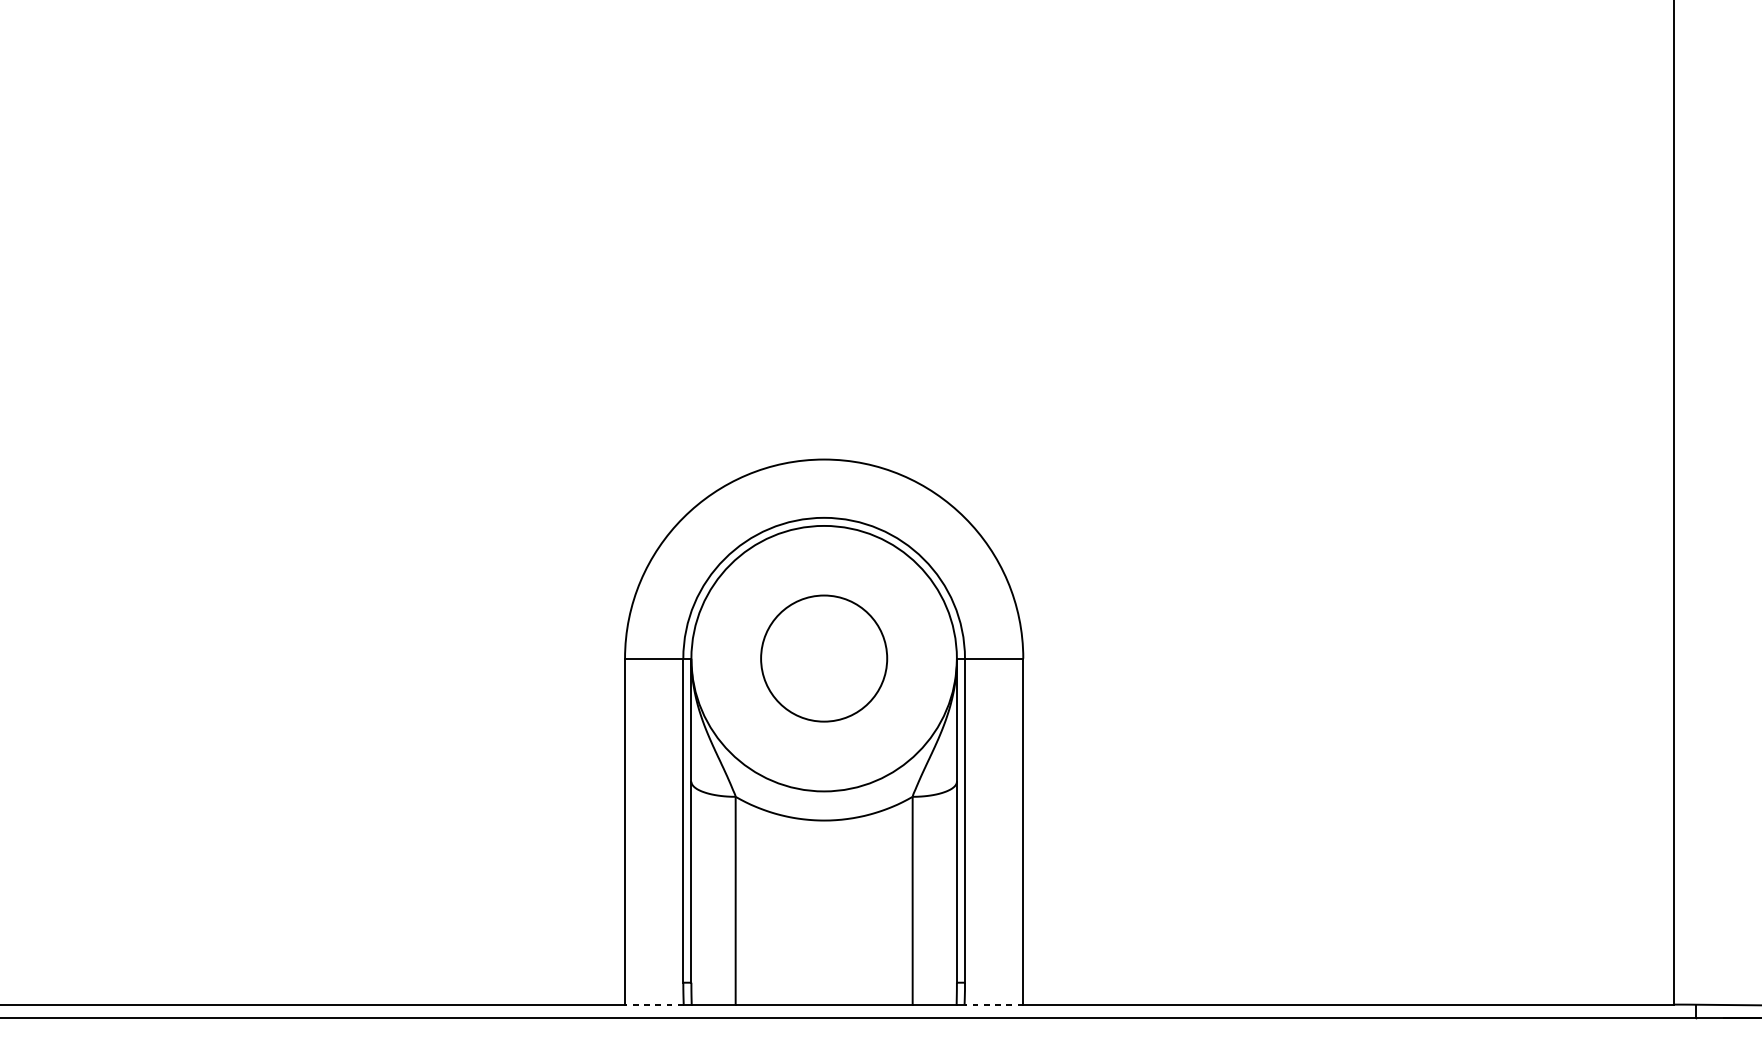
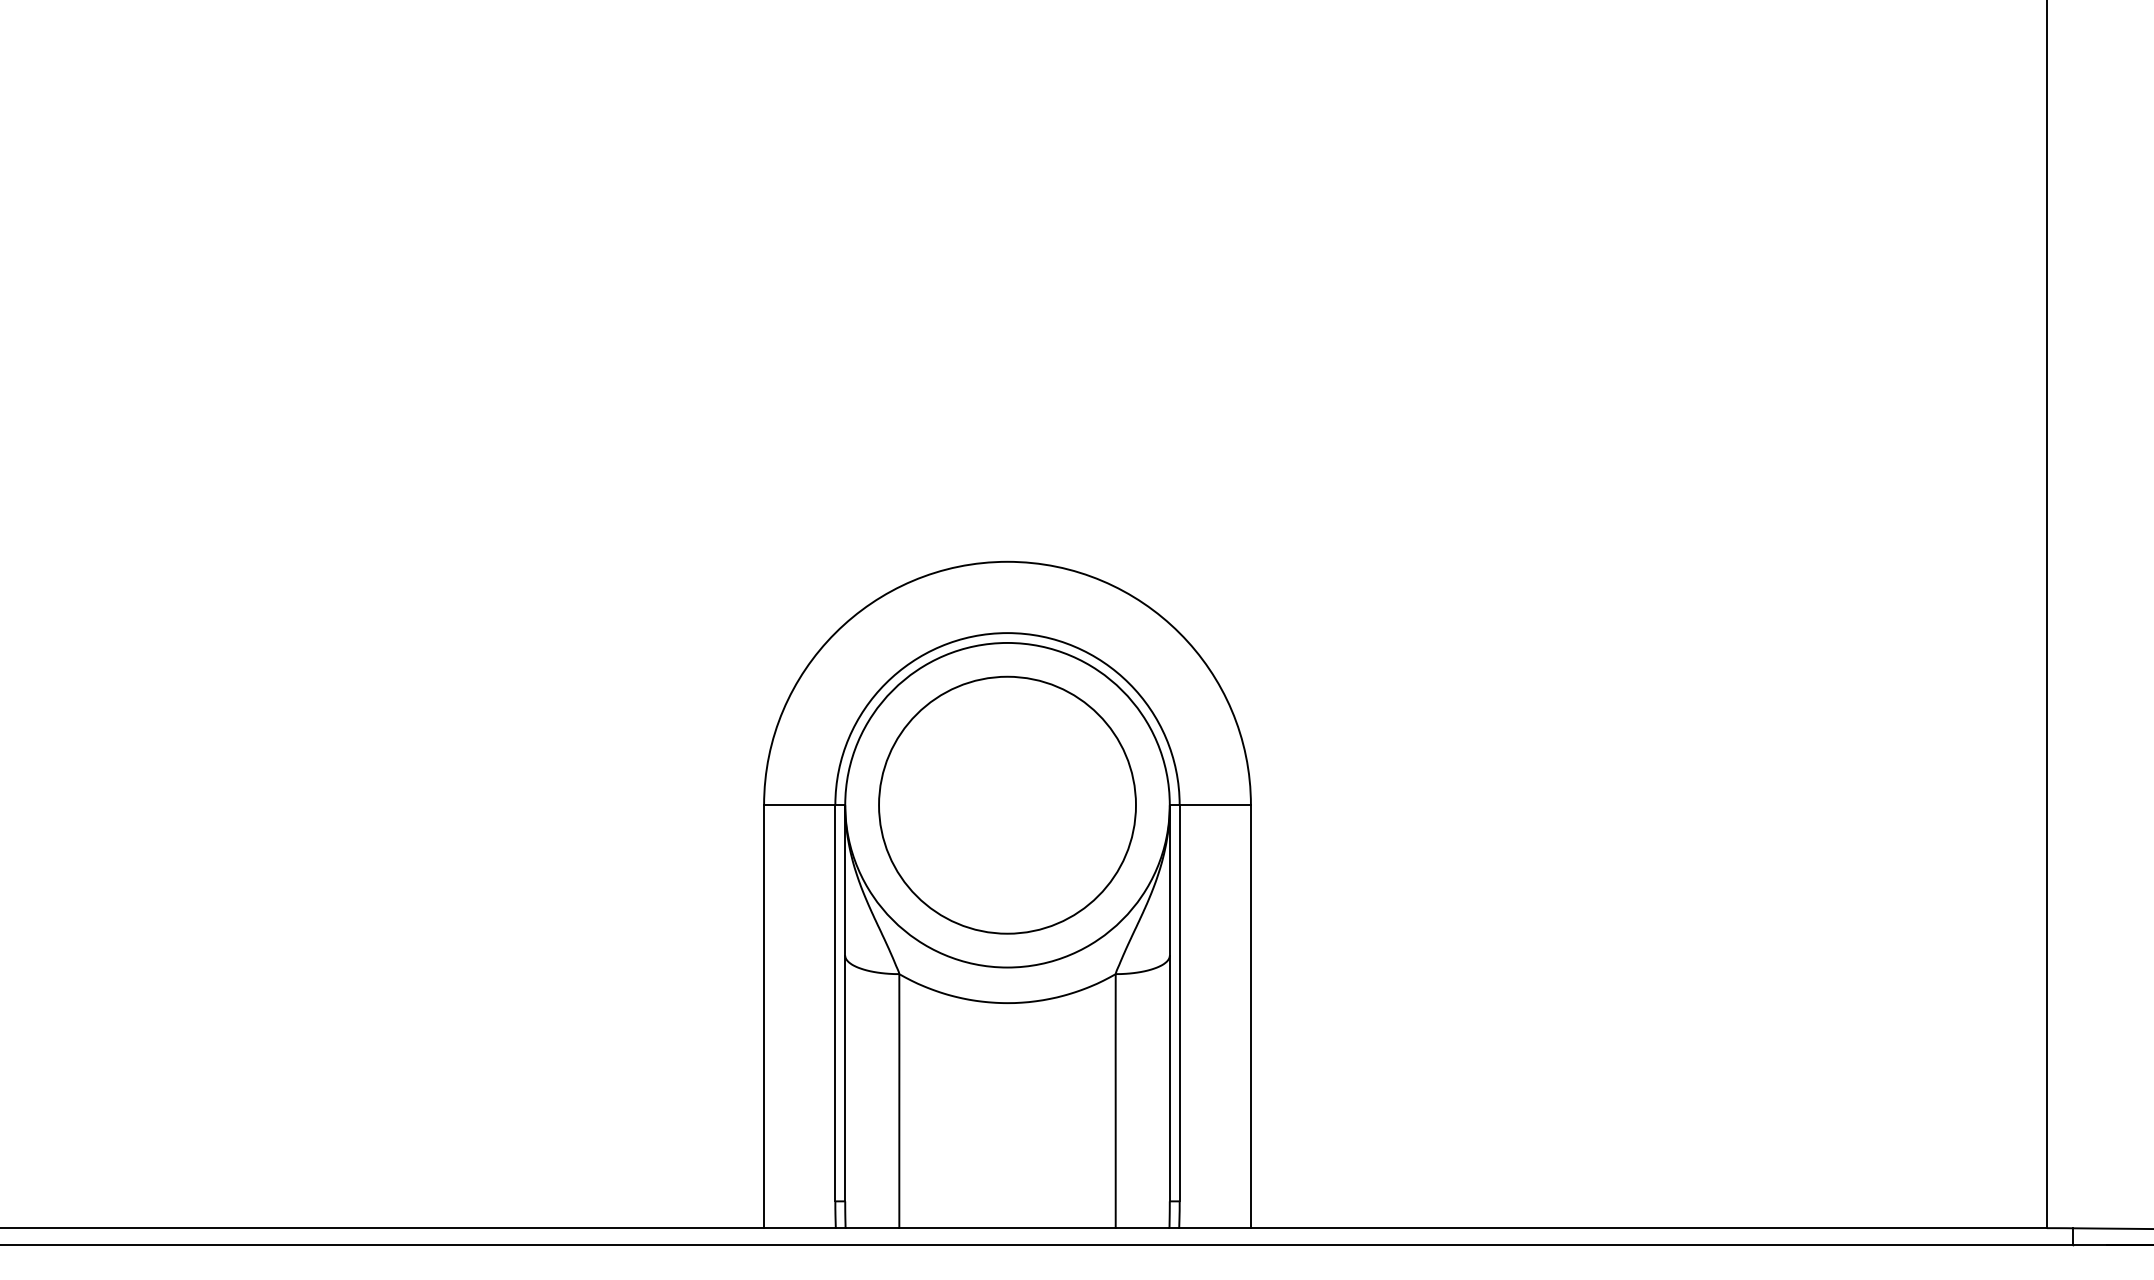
circle: (824, 658) -> (1007, 804), size x1.67
line: (654, 1004) -> (799, 1228), dashed -> solid
line: (994, 1004) -> (1215, 1228), dashed -> solid

